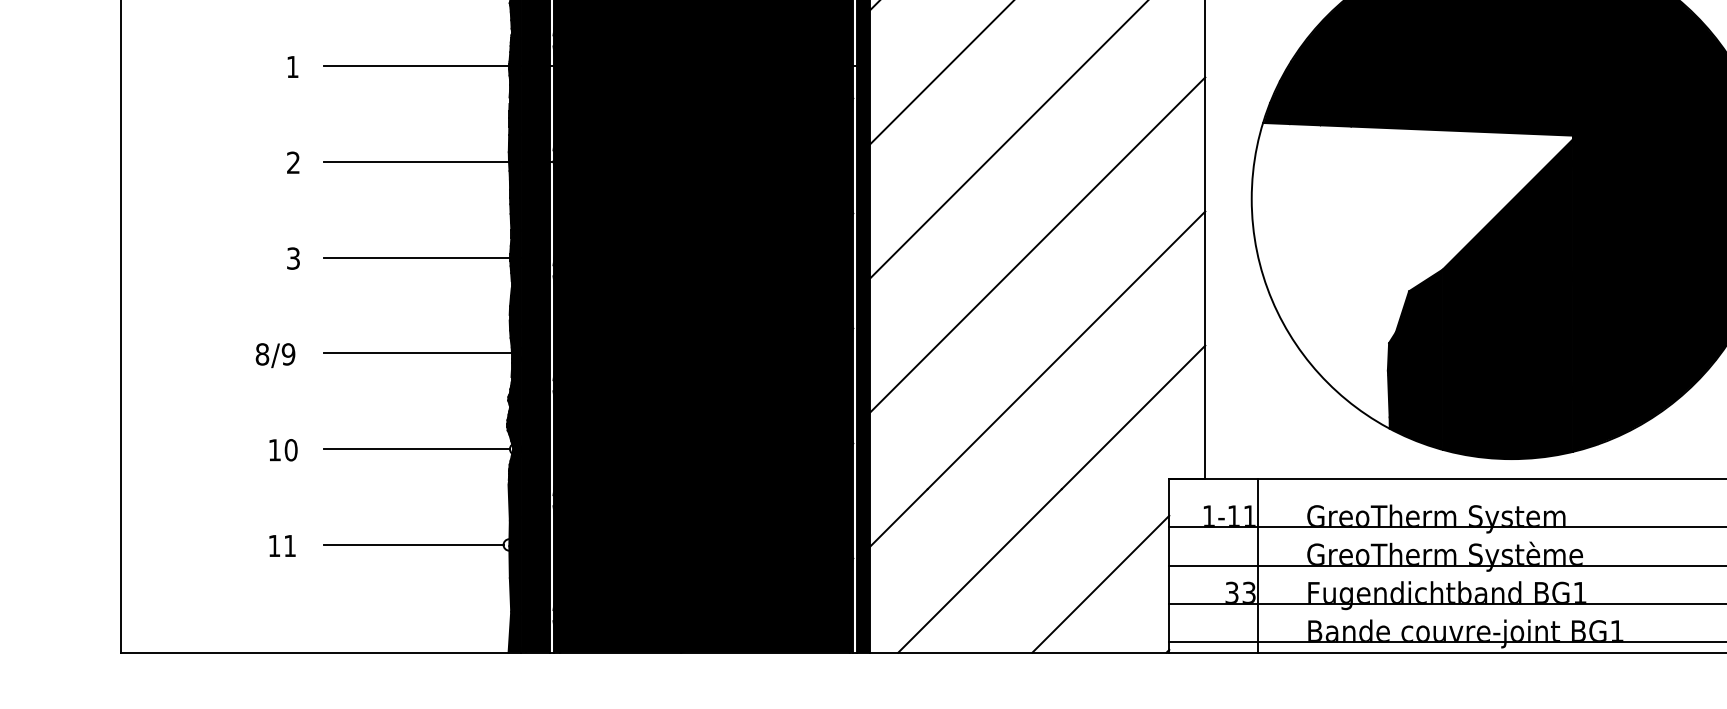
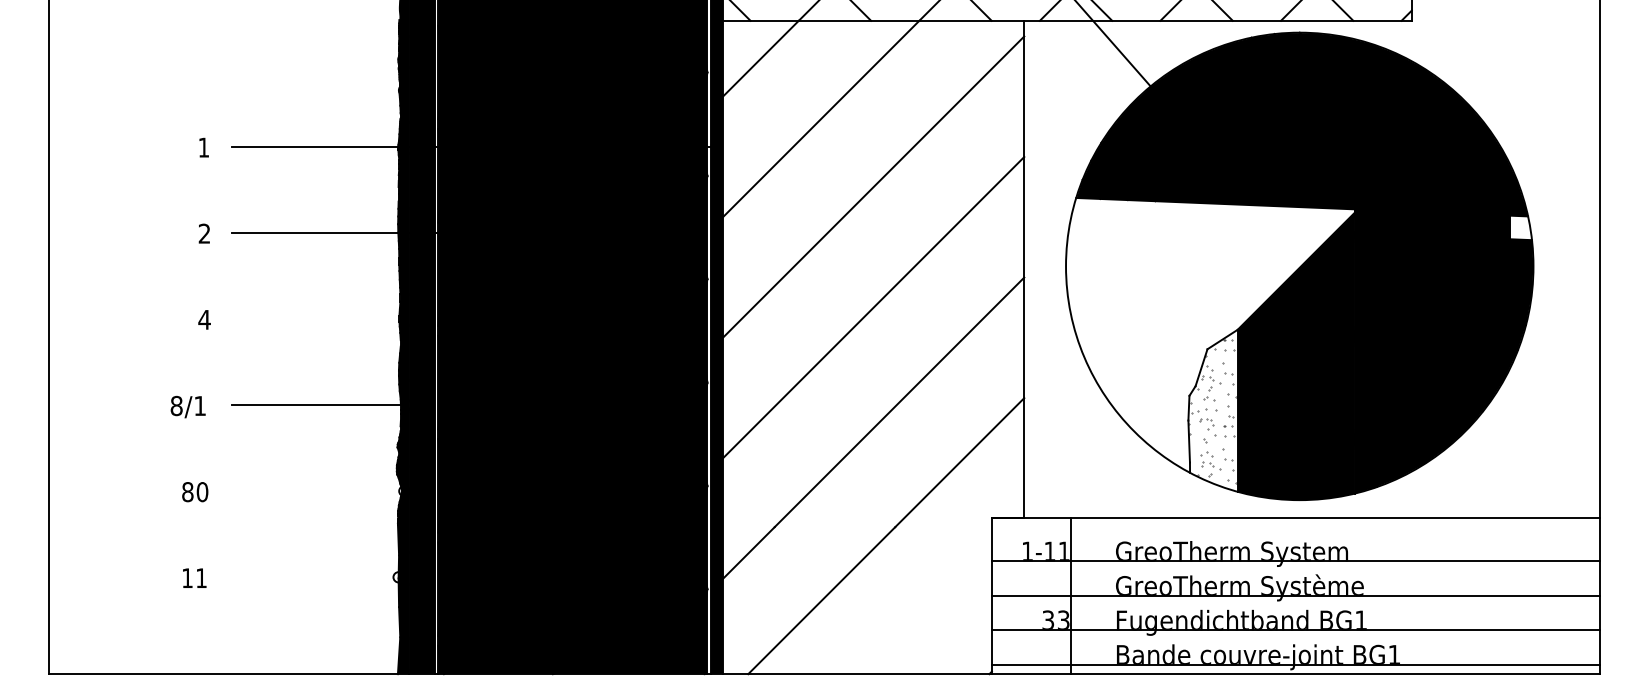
line: (427, 257) -> (325, 318), removed
text: (293, 258) -> (204, 319), 3 -> 4
text: (288, 353) -> (200, 405), 8/9 -> 8/1
fill: (1414, 359) -> (1212, 410), removed
line: (416, 449) -> (315, 491), removed
text: (274, 450) -> (187, 492), 10 -> 80
line: (413, 545) -> (312, 577), removed
line: (1099, 584) -> (929, 612), removed

